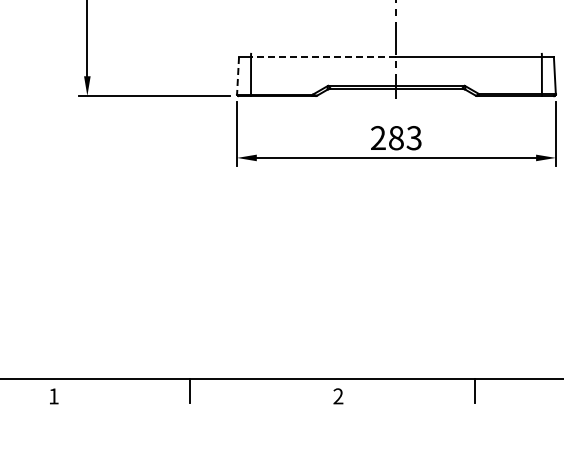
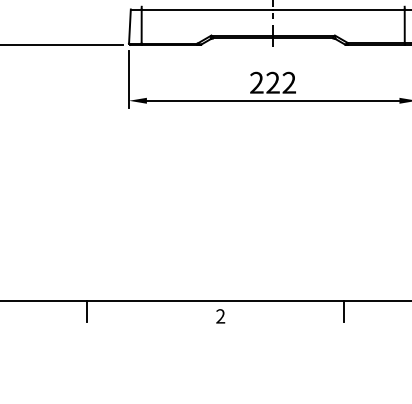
line: (323, 57) -> (207, 9), dashed -> solid
line: (238, 75) -> (130, 26), dashed -> solid
text: (405, 138) -> (281, 83), 283 -> 222

